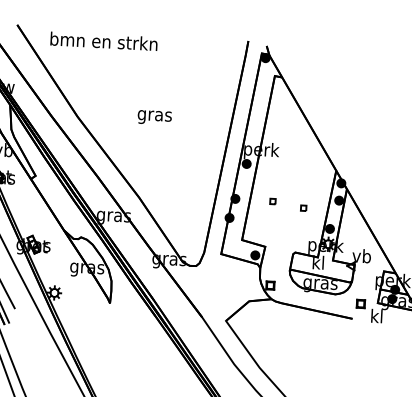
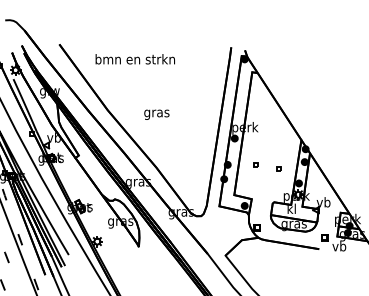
text: (102, 41) -> (134, 59), moved
text: (154, 117) -> (156, 114), moved
text: (380, 316) -> (339, 246), kl -> vb

